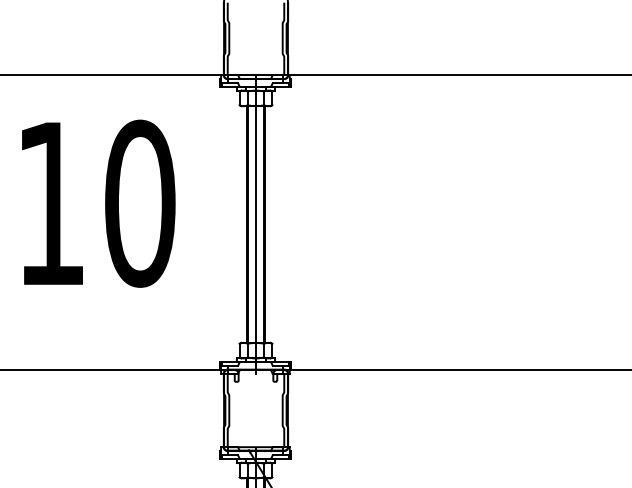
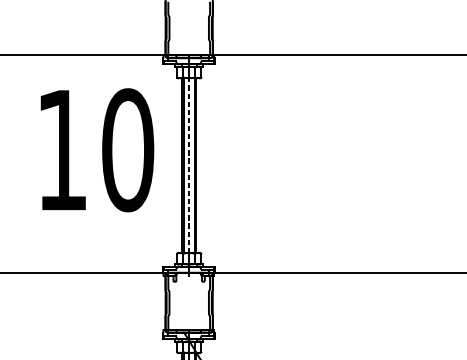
text: (98, 203) -> (97, 150), moved
line: (256, 224) -> (189, 165), solid -> dashed

